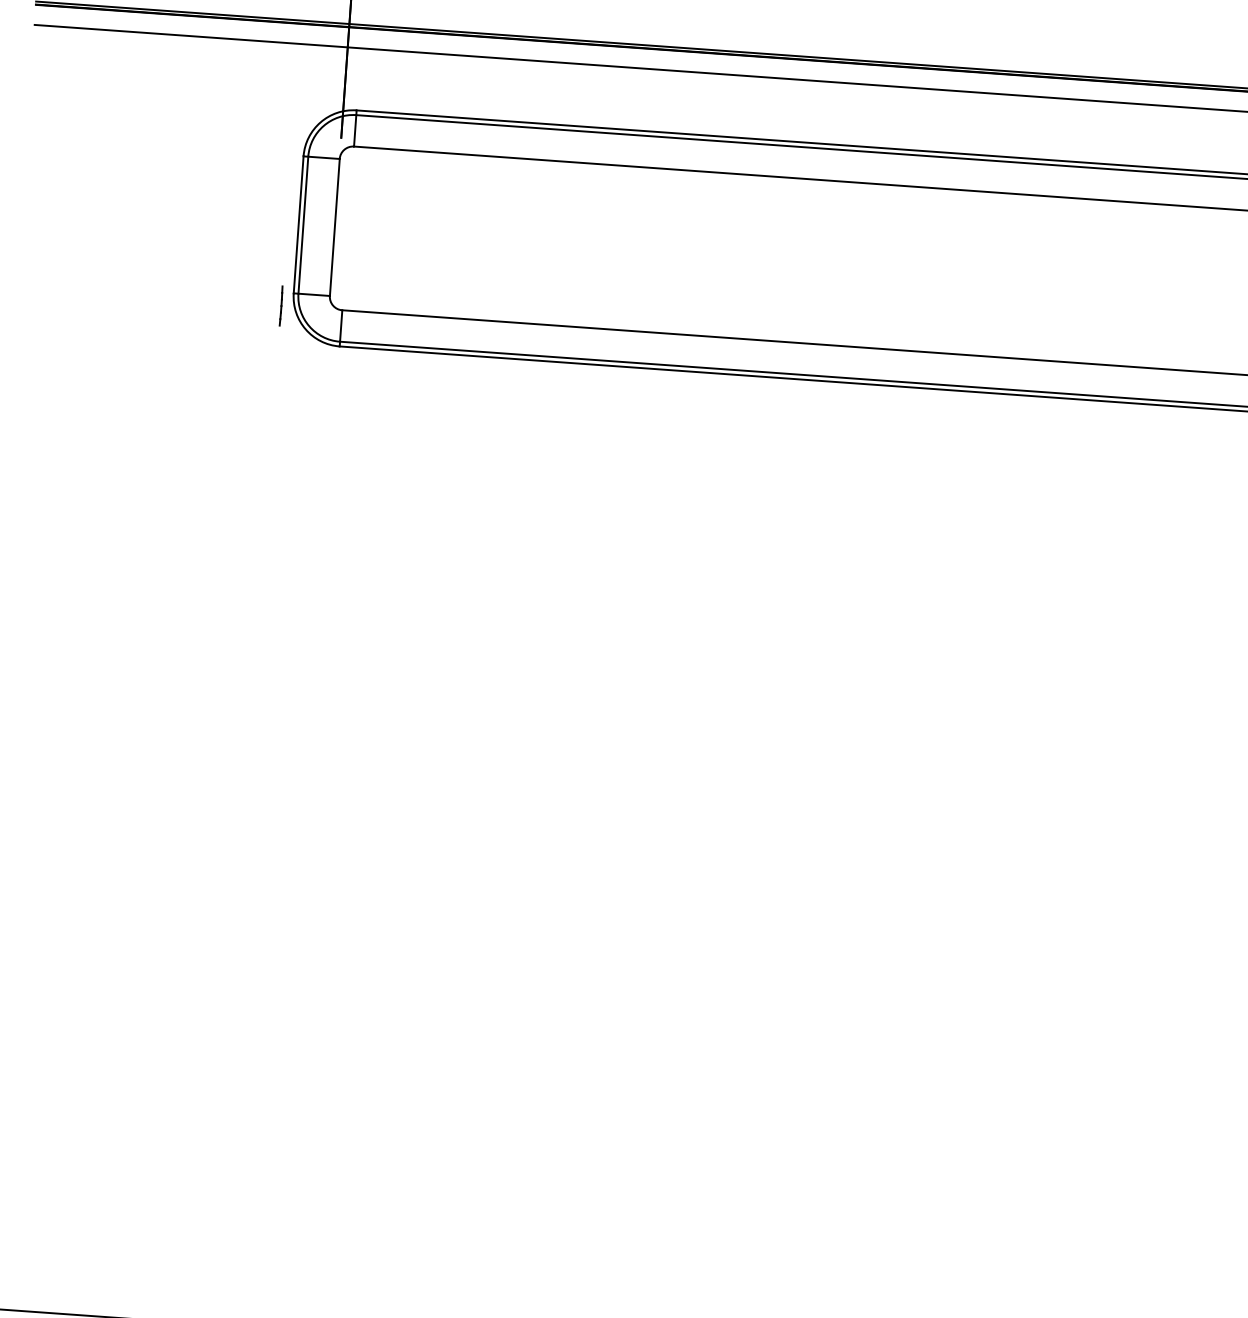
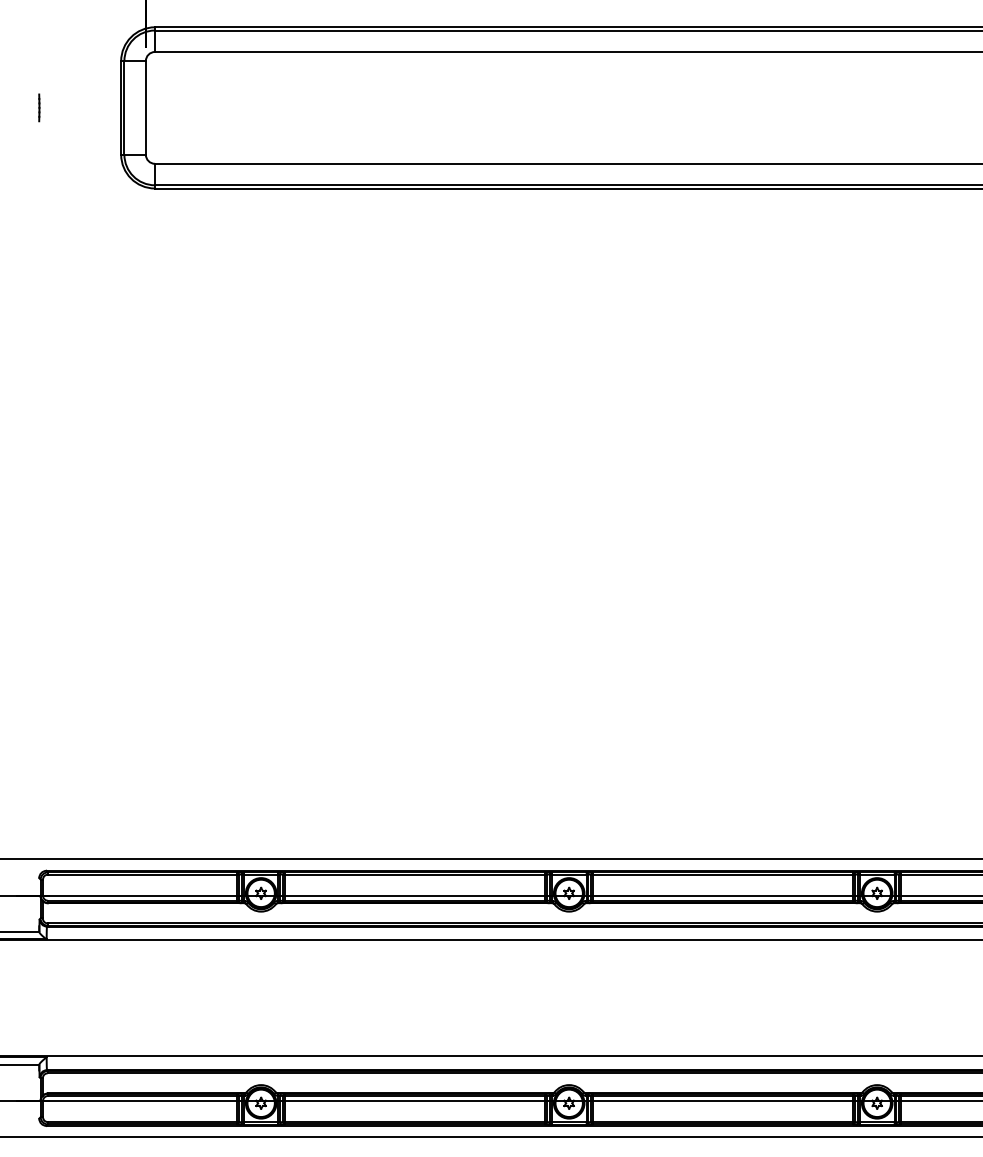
line: (281, 305) -> (39, 107), moved

